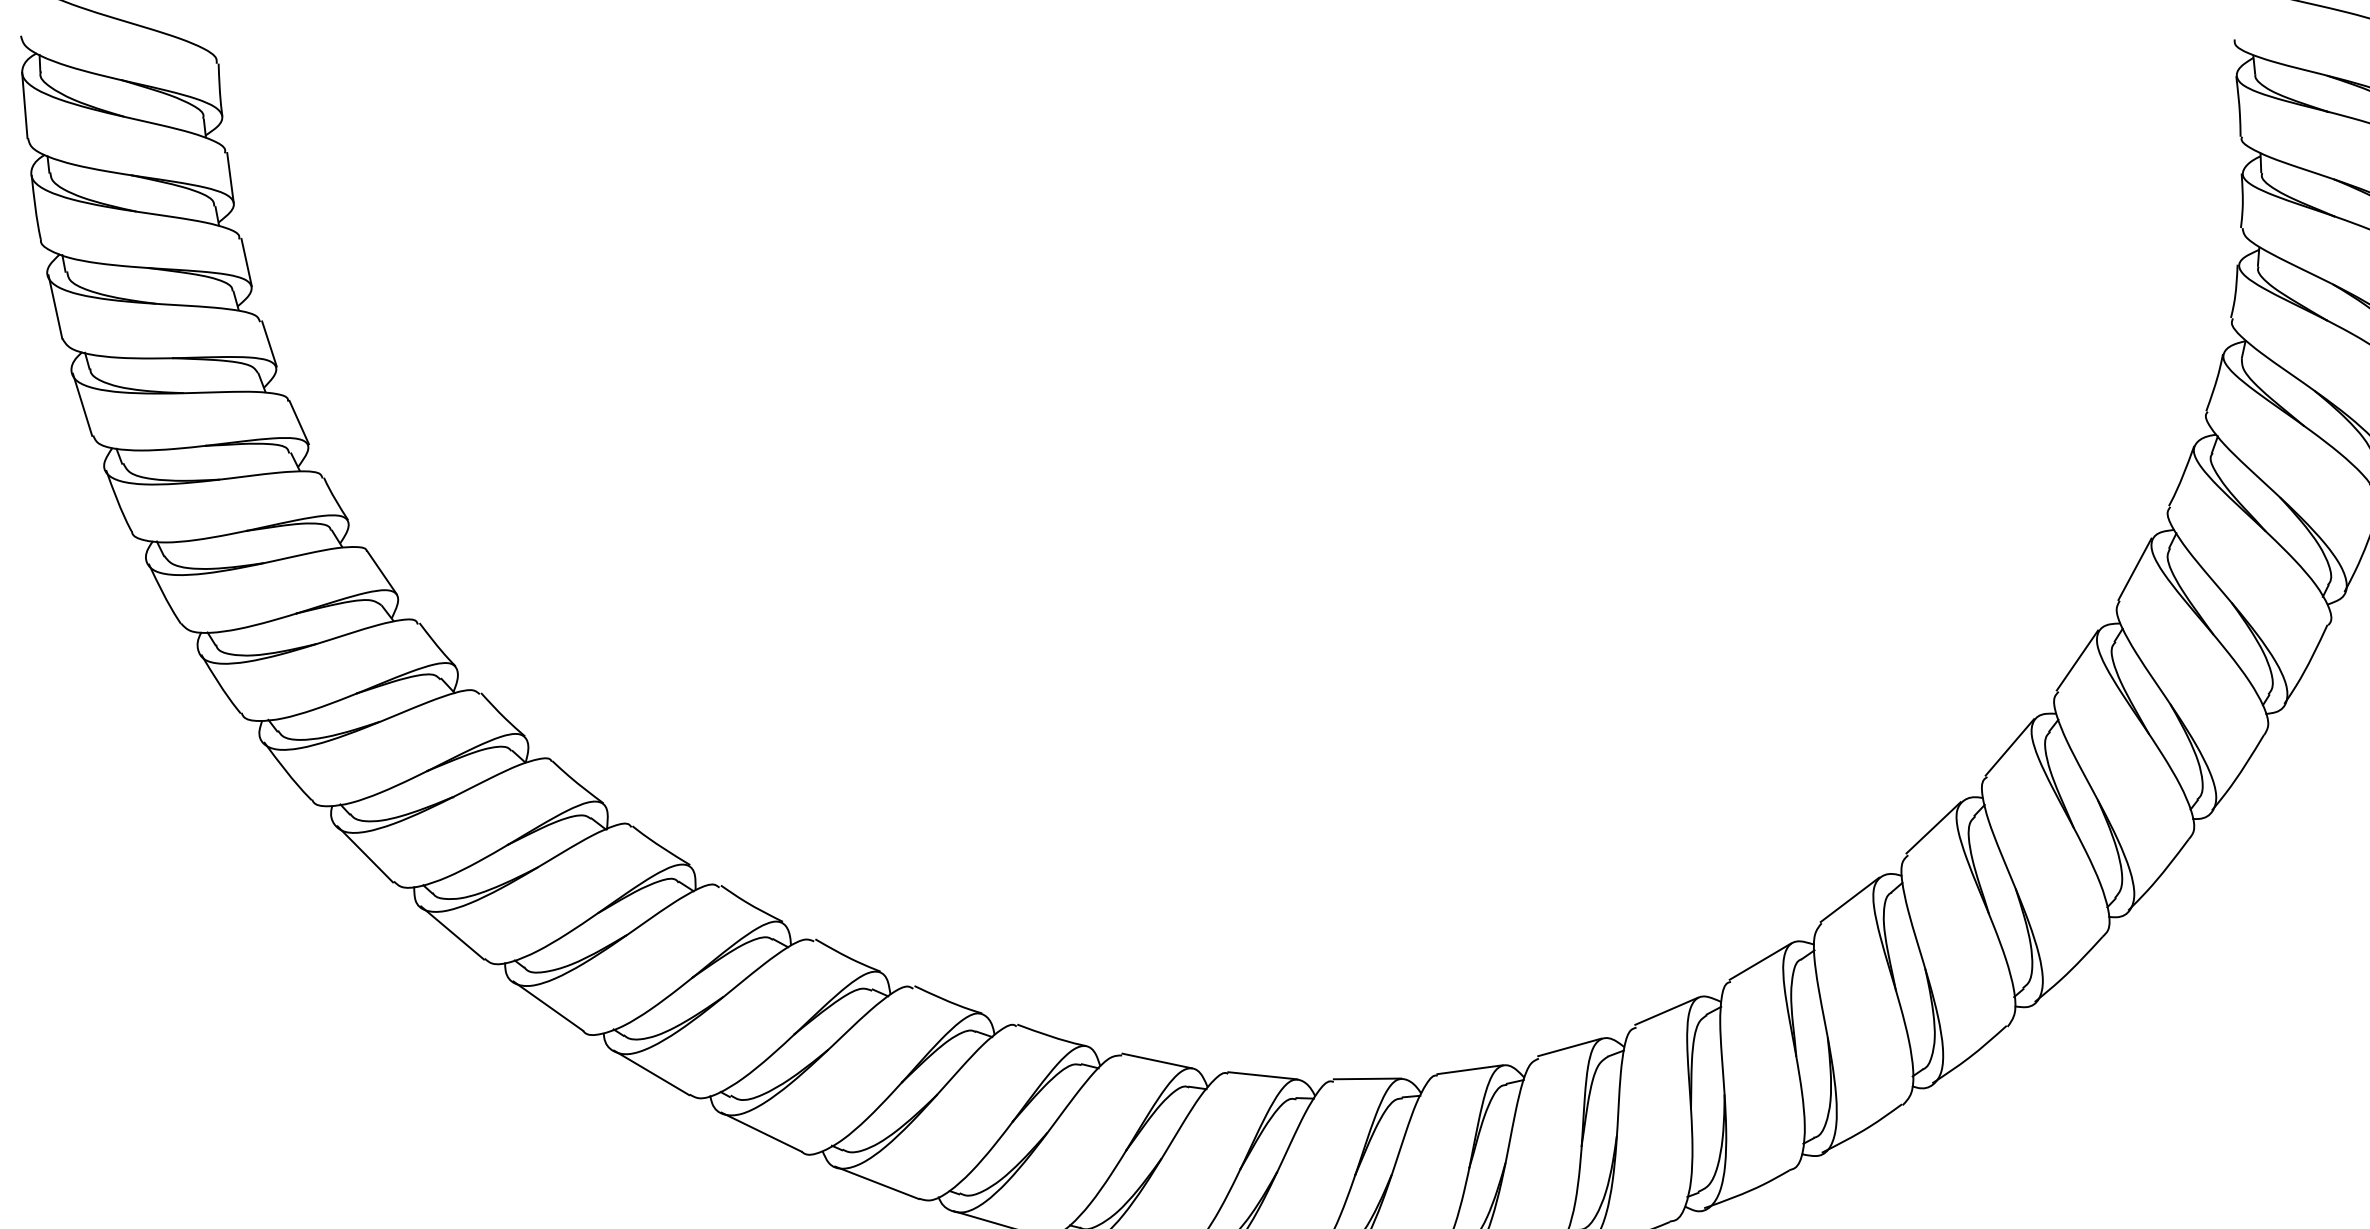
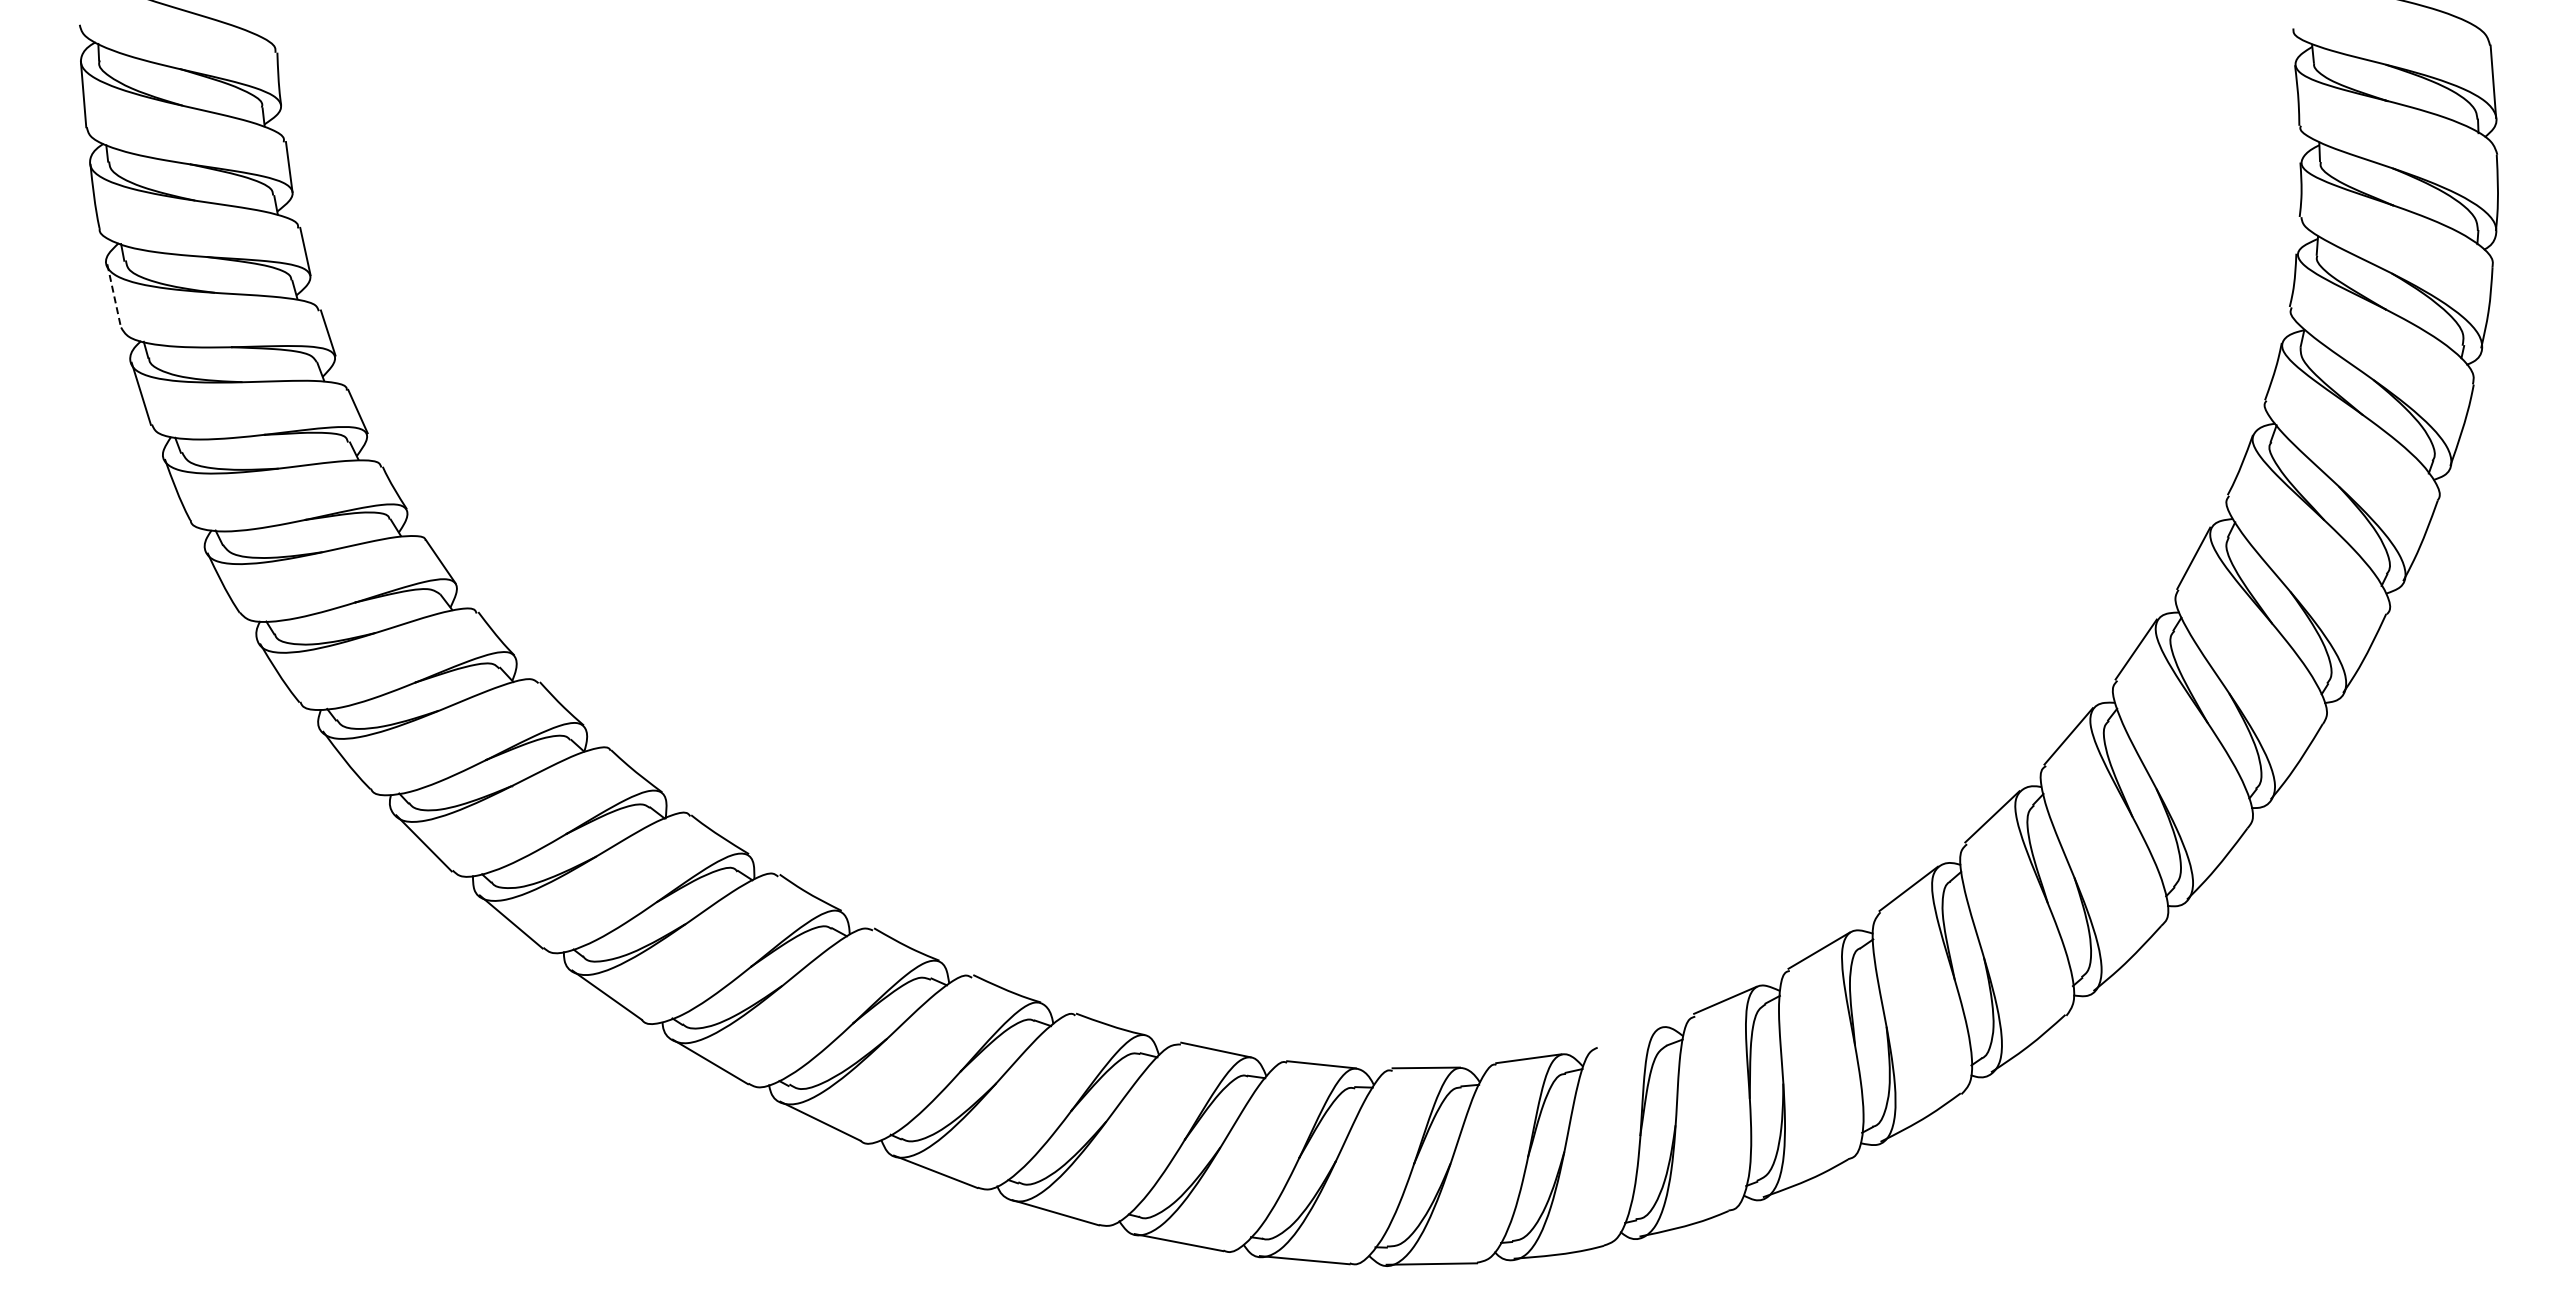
line: (55, 307) -> (114, 296), solid -> dashed
line: (1569, 1047) -> (1628, 1036), removed

